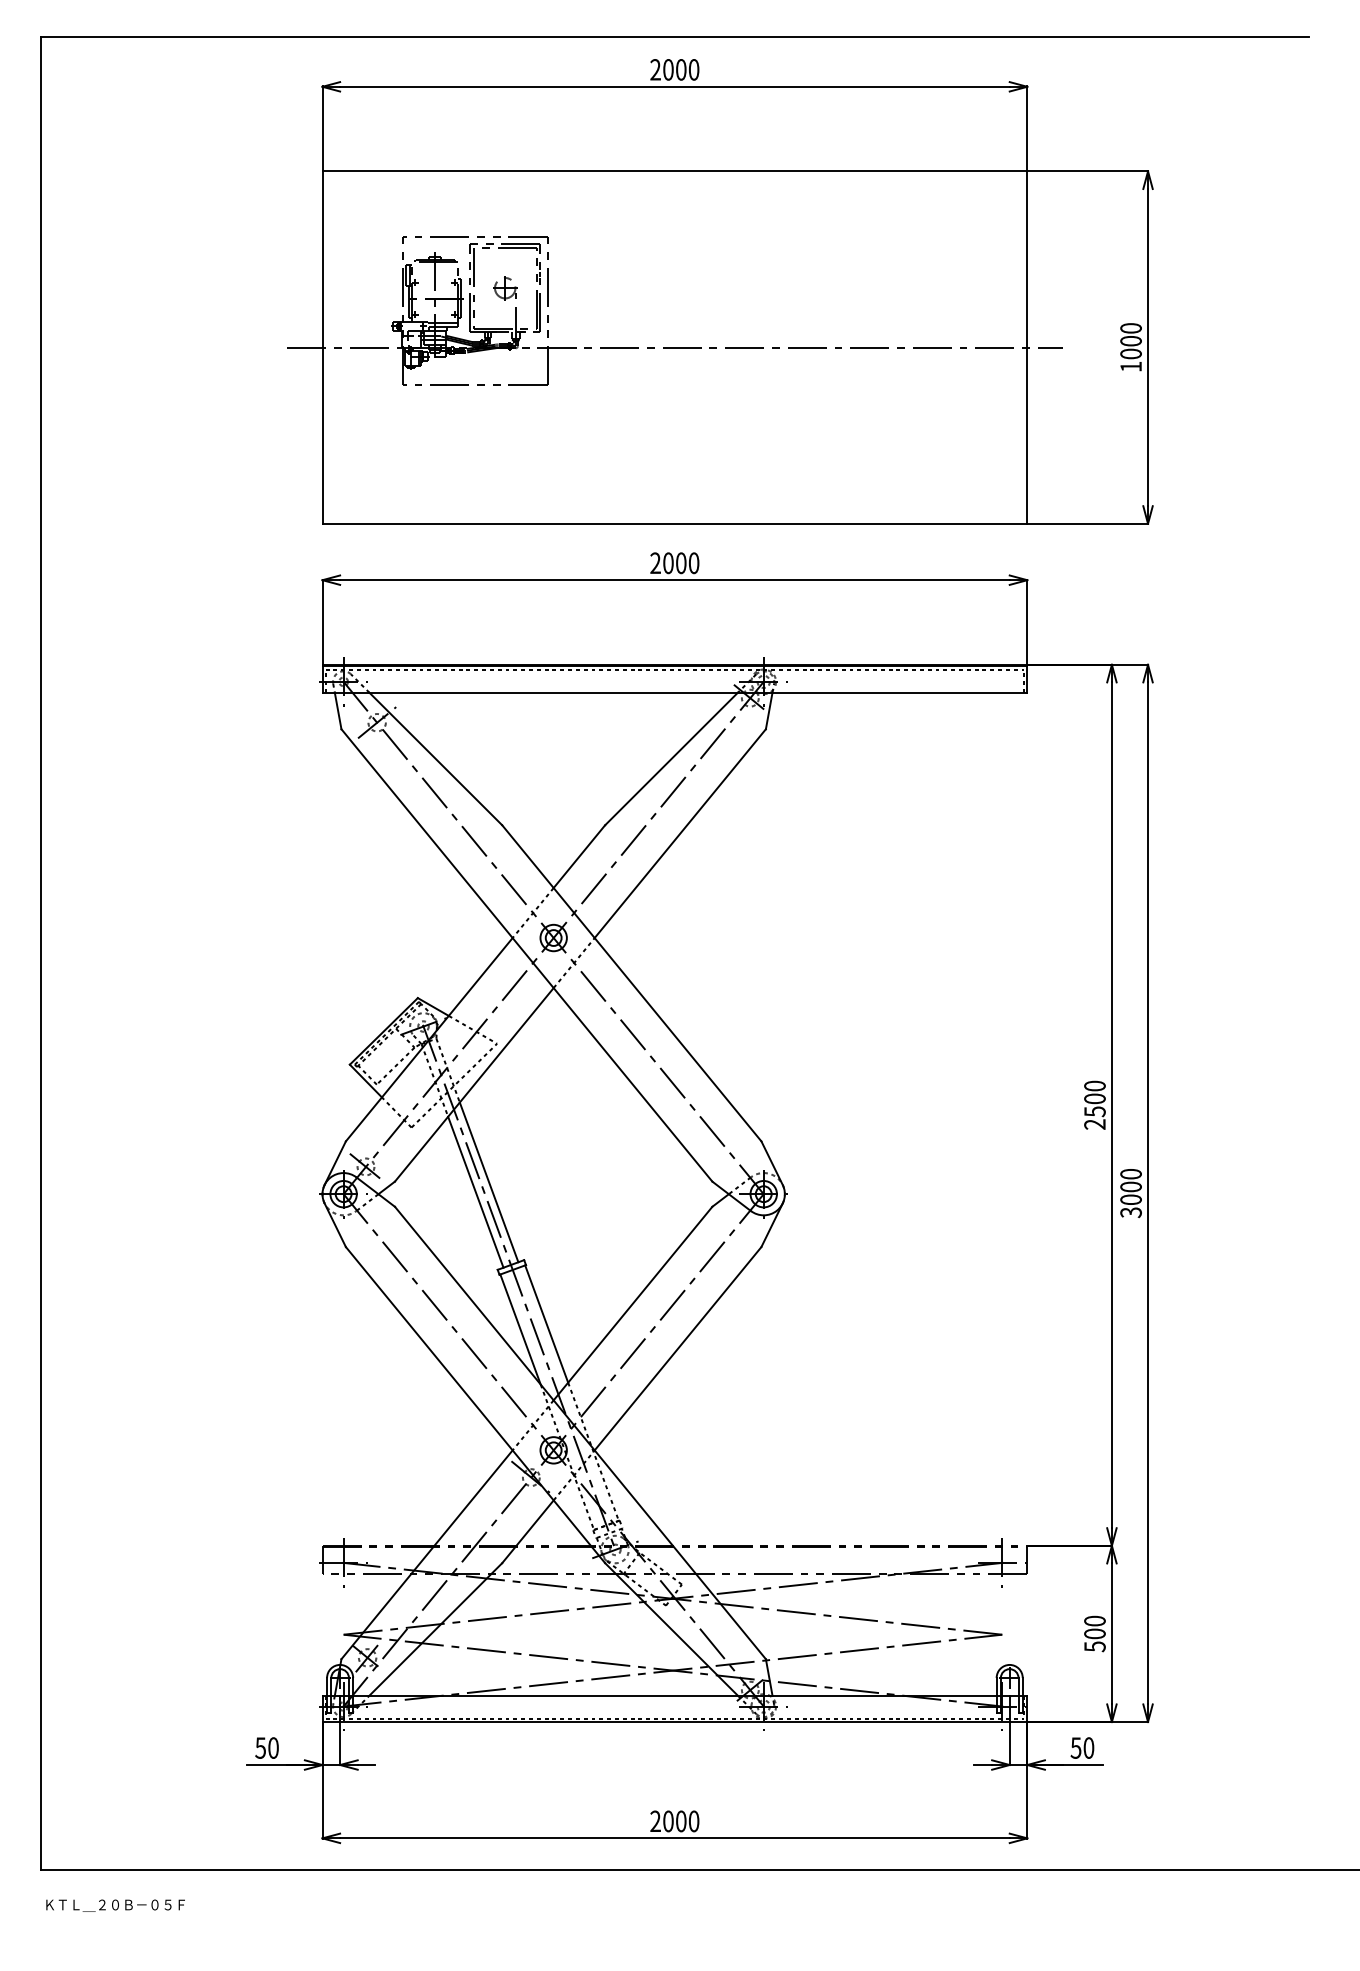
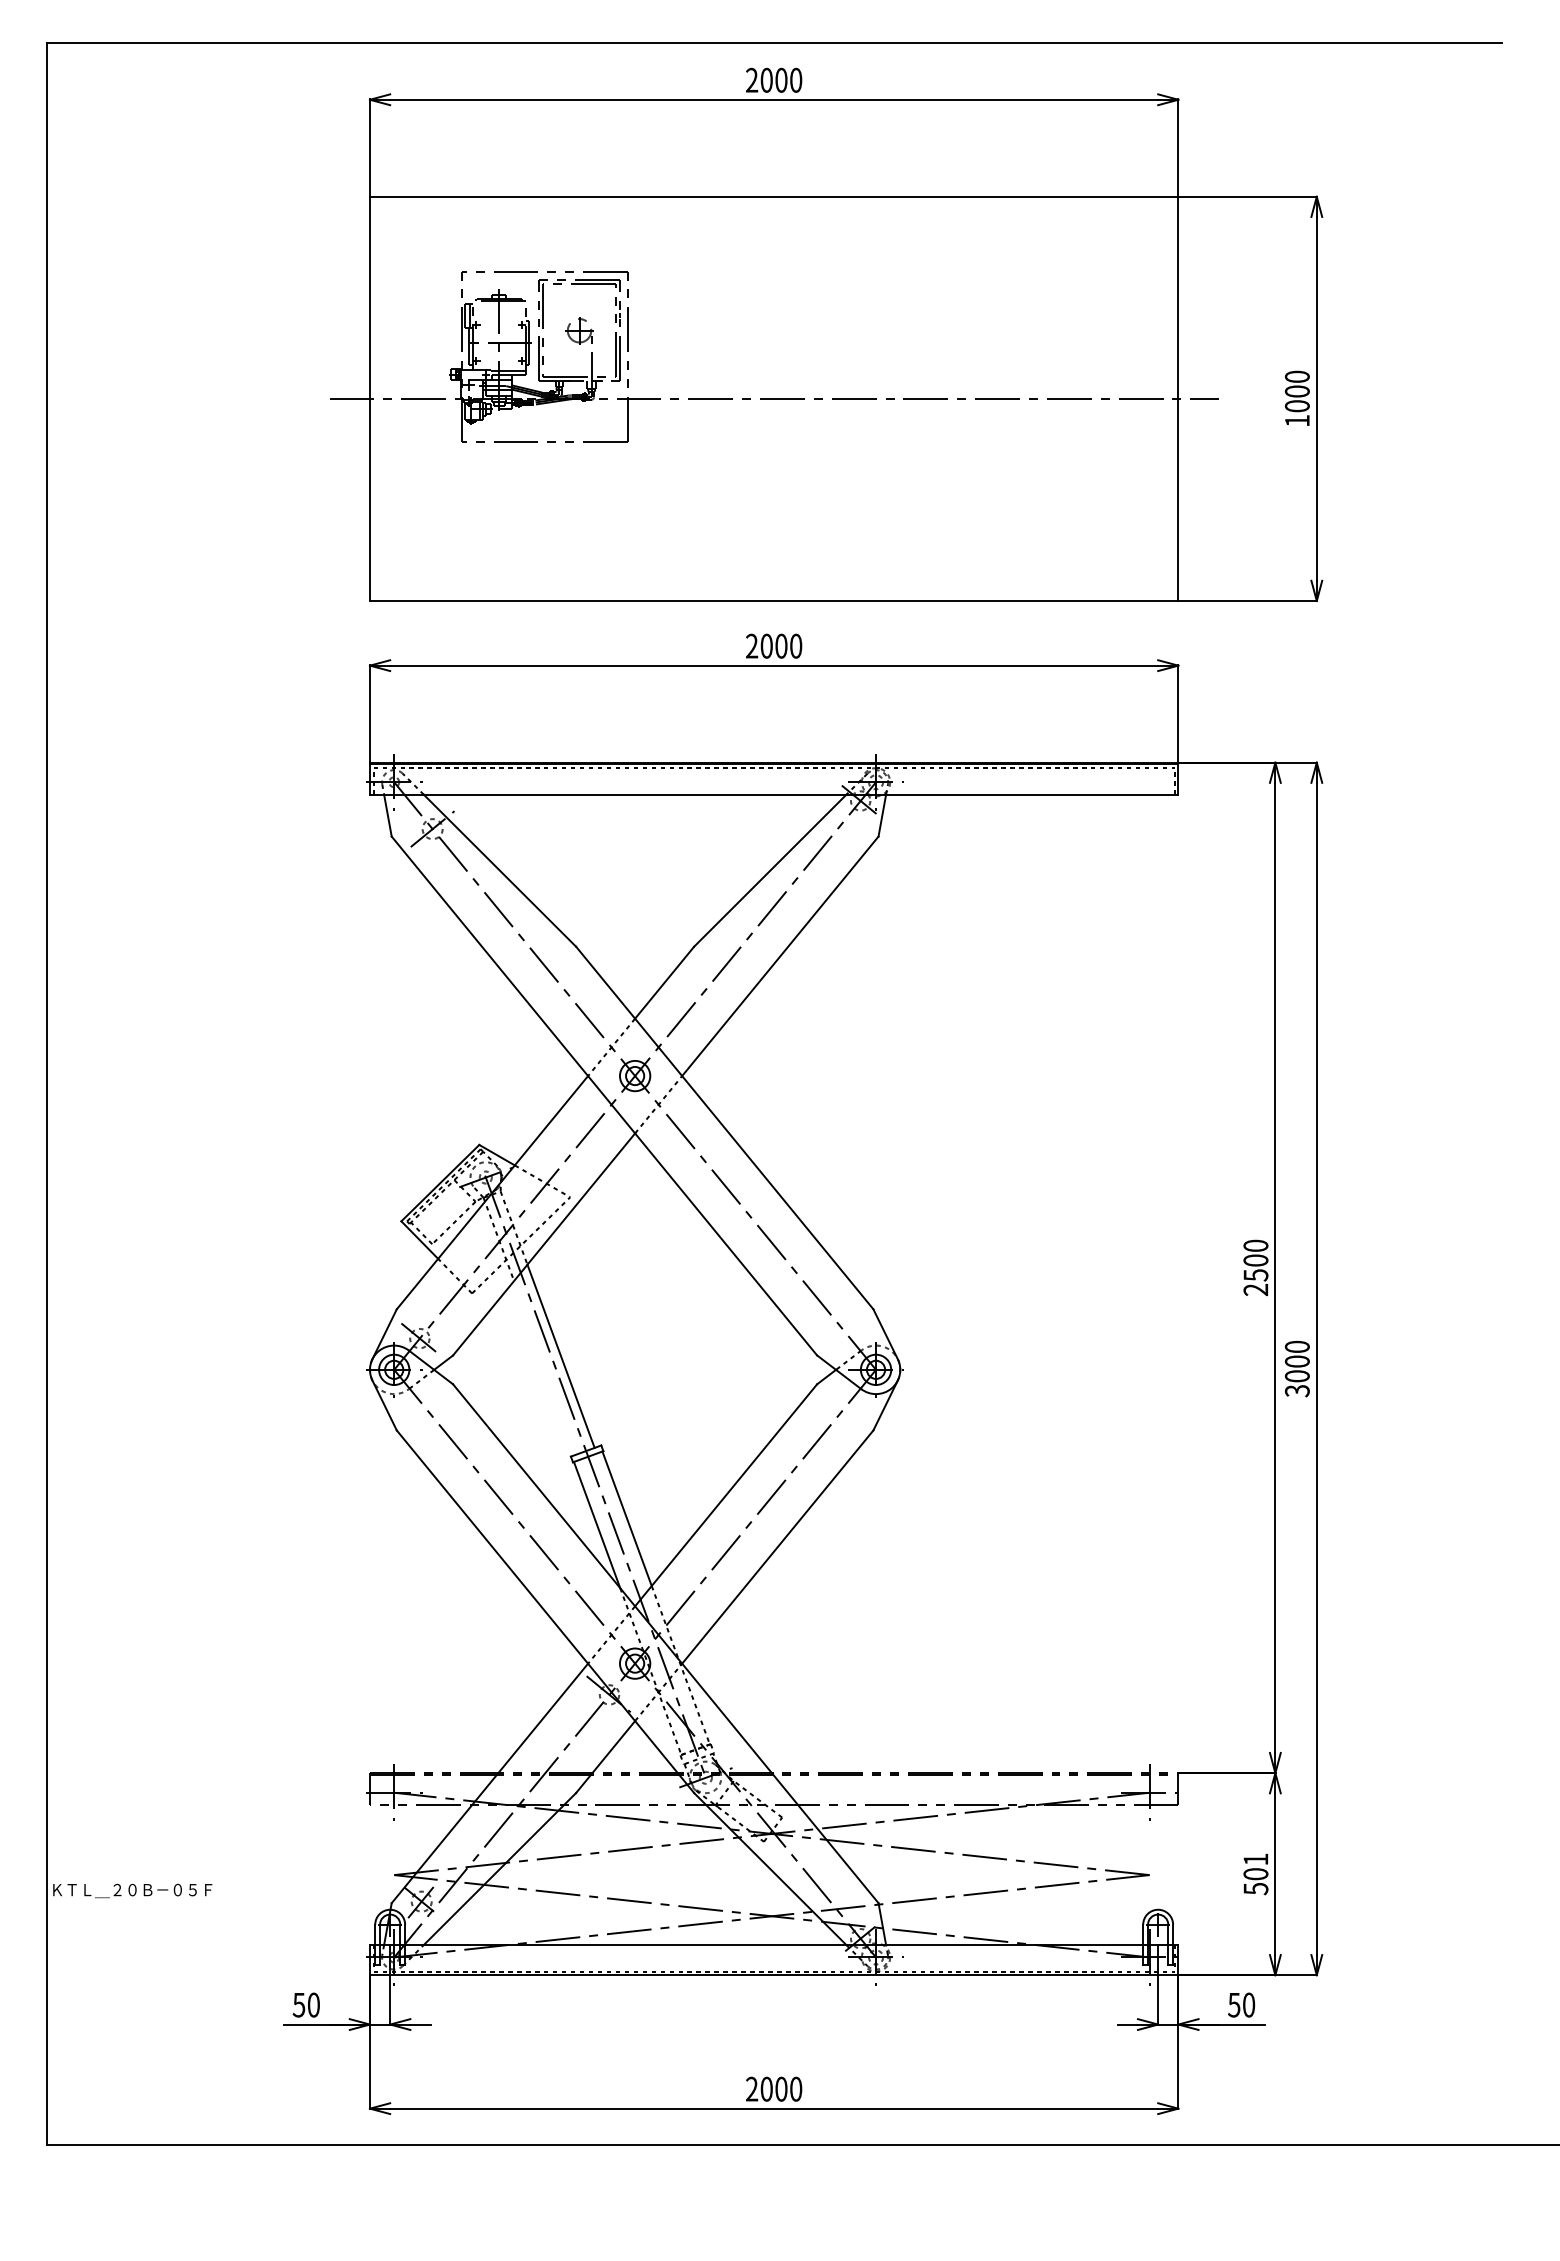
line: (475, 1192) -> (545, 1367), removed
text: (1094, 1621) -> (1255, 1859), 500 -> 501
text: (115, 1905) -> (132, 1890), moved

